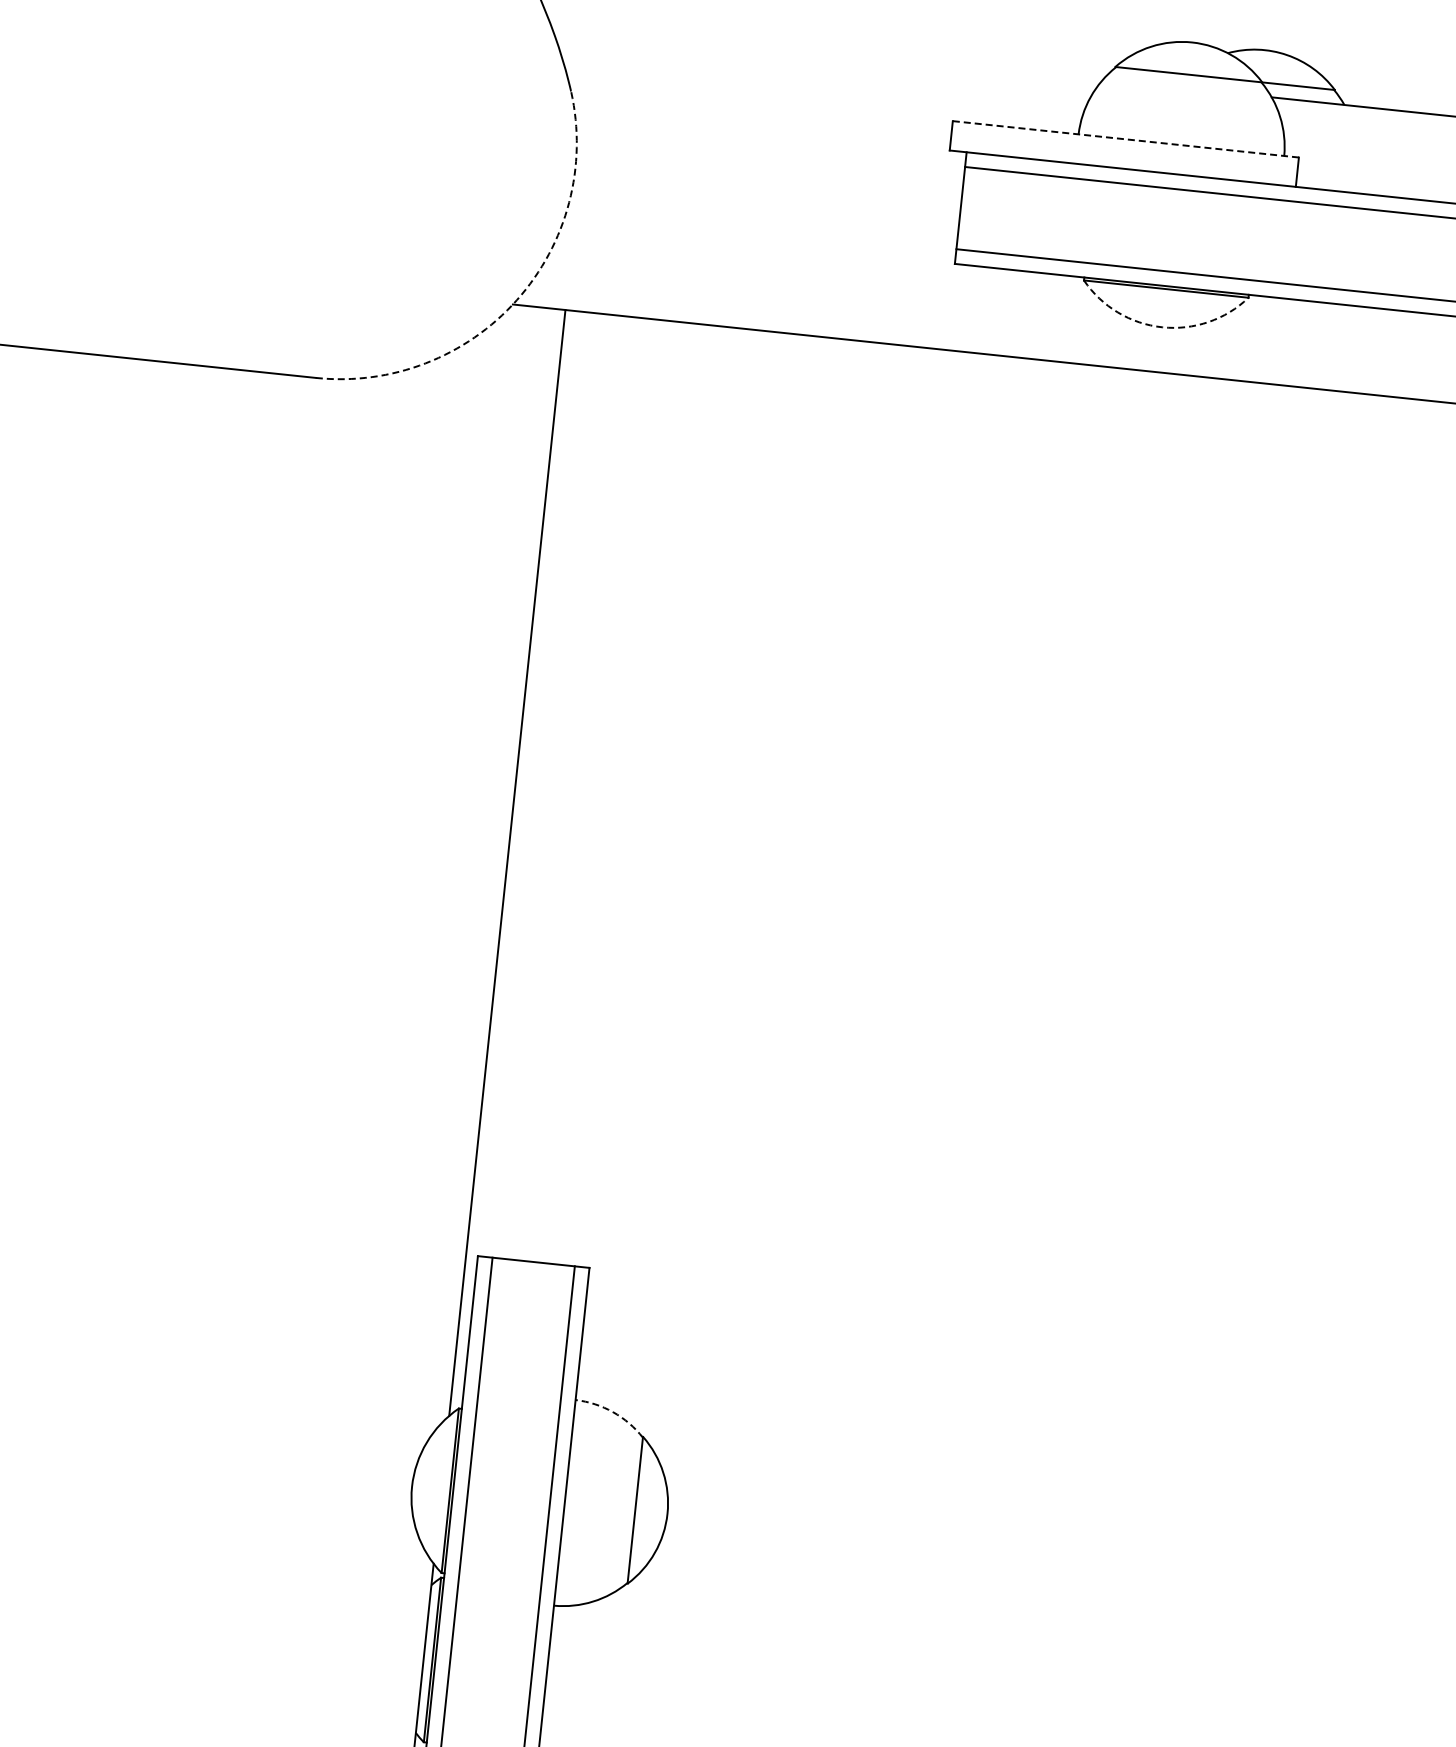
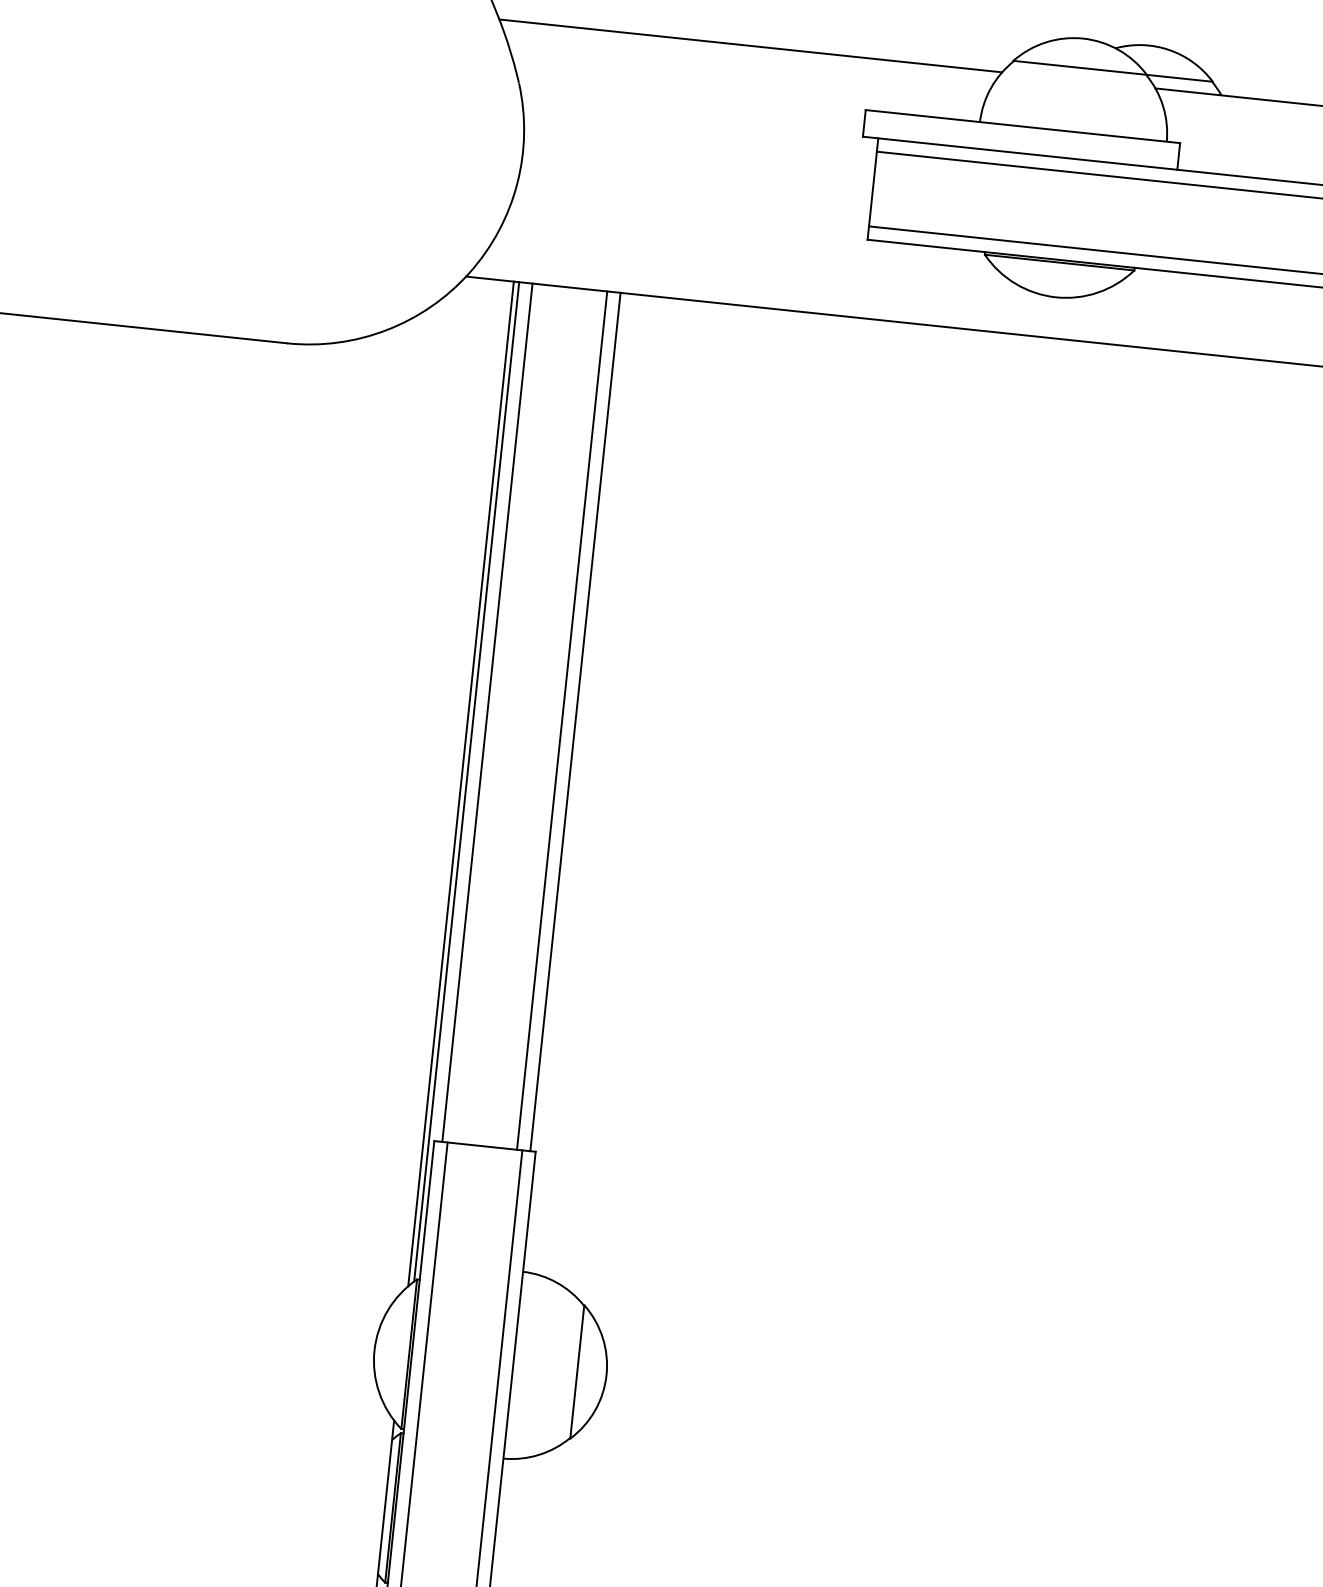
line: (825, 50) -> (750, 45), added
line: (1125, 139) -> (1022, 126), dashed -> solid
arc: (516, 300) -> (469, 272), dashed -> solid
arc: (1162, 327) -> (1056, 297), dashed -> solid
line: (536, 784) -> (487, 712), added
line: (618, 792) -> (562, 719), added
line: (632, 794) -> (574, 721), added
line: (513, 860) -> (466, 781), added
arc: (613, 1412) -> (557, 1283), dashed -> solid

